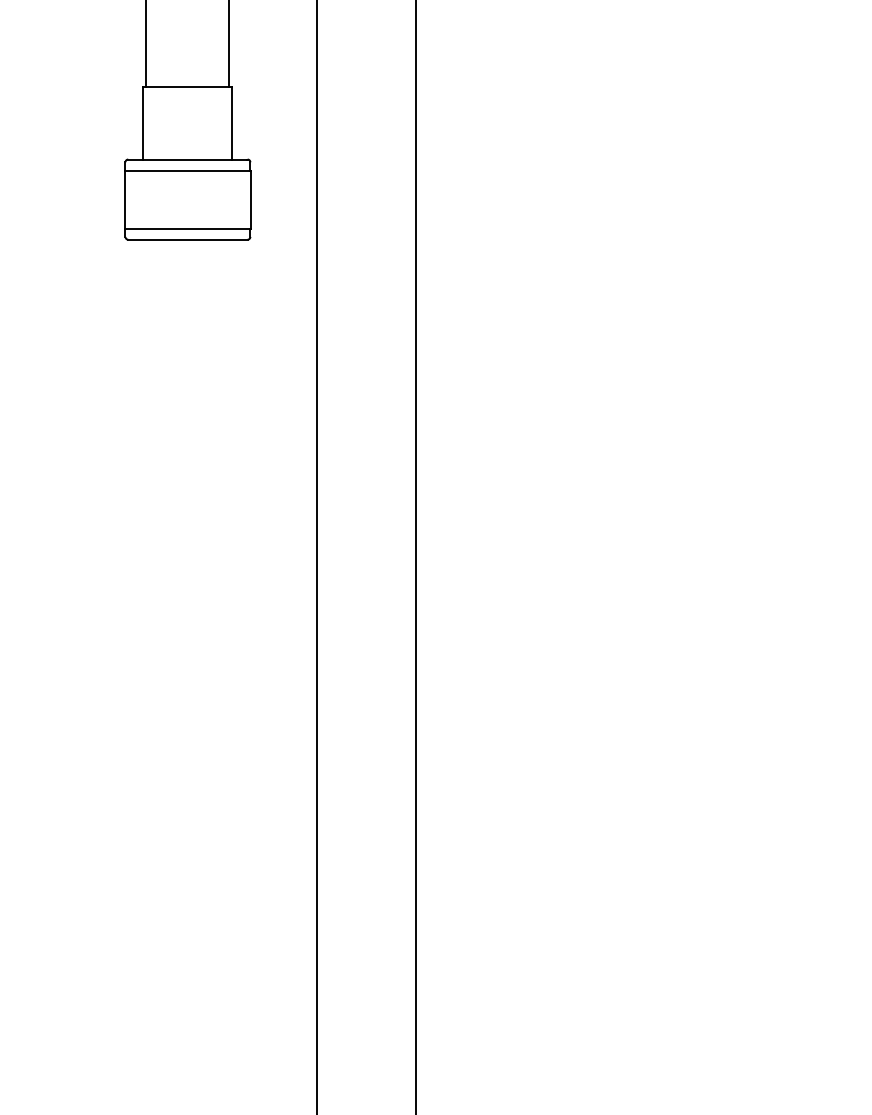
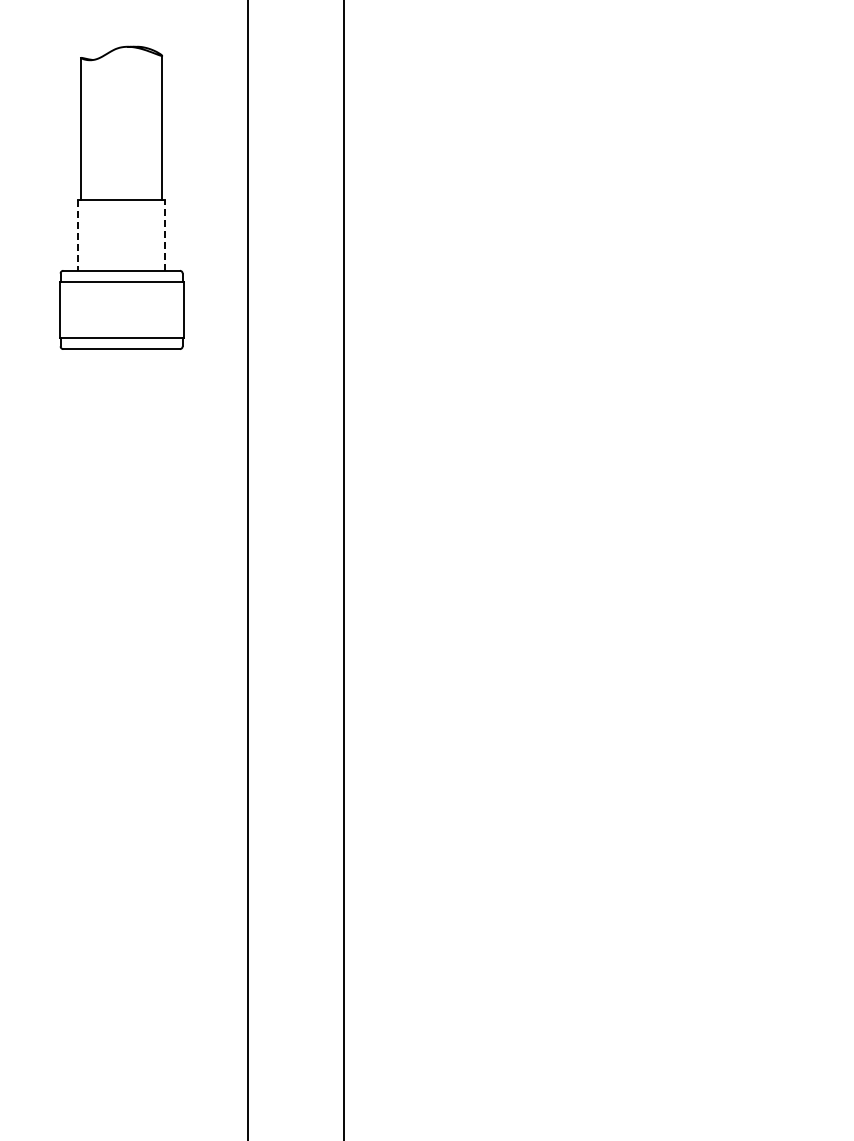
line: (232, 122) -> (165, 234), solid -> dashed
line: (143, 123) -> (78, 235), solid -> dashed

